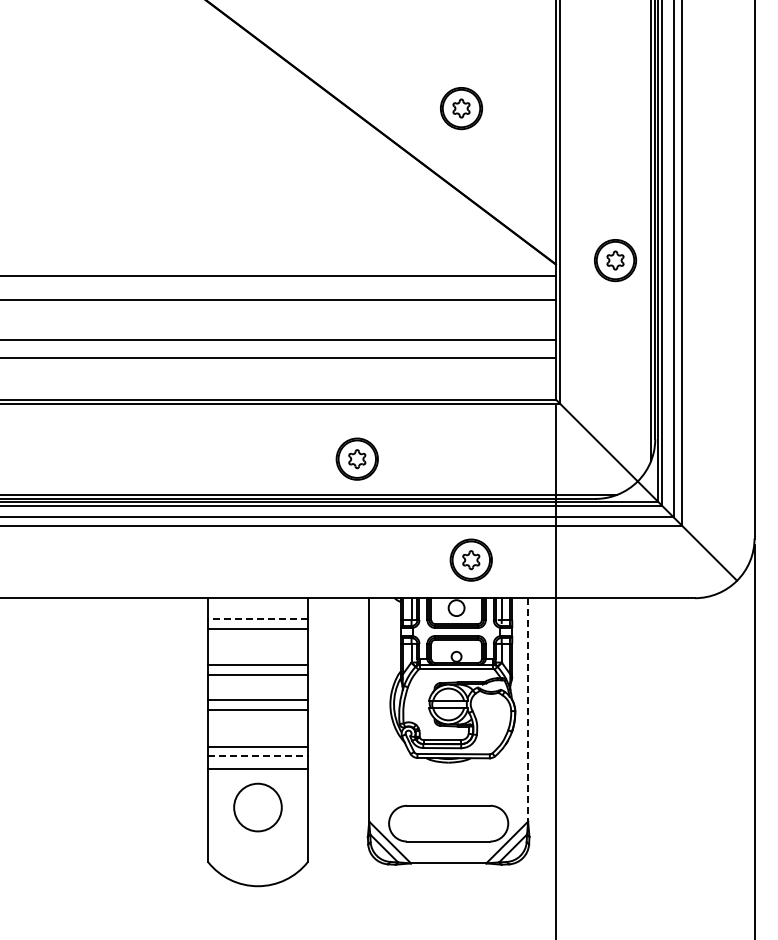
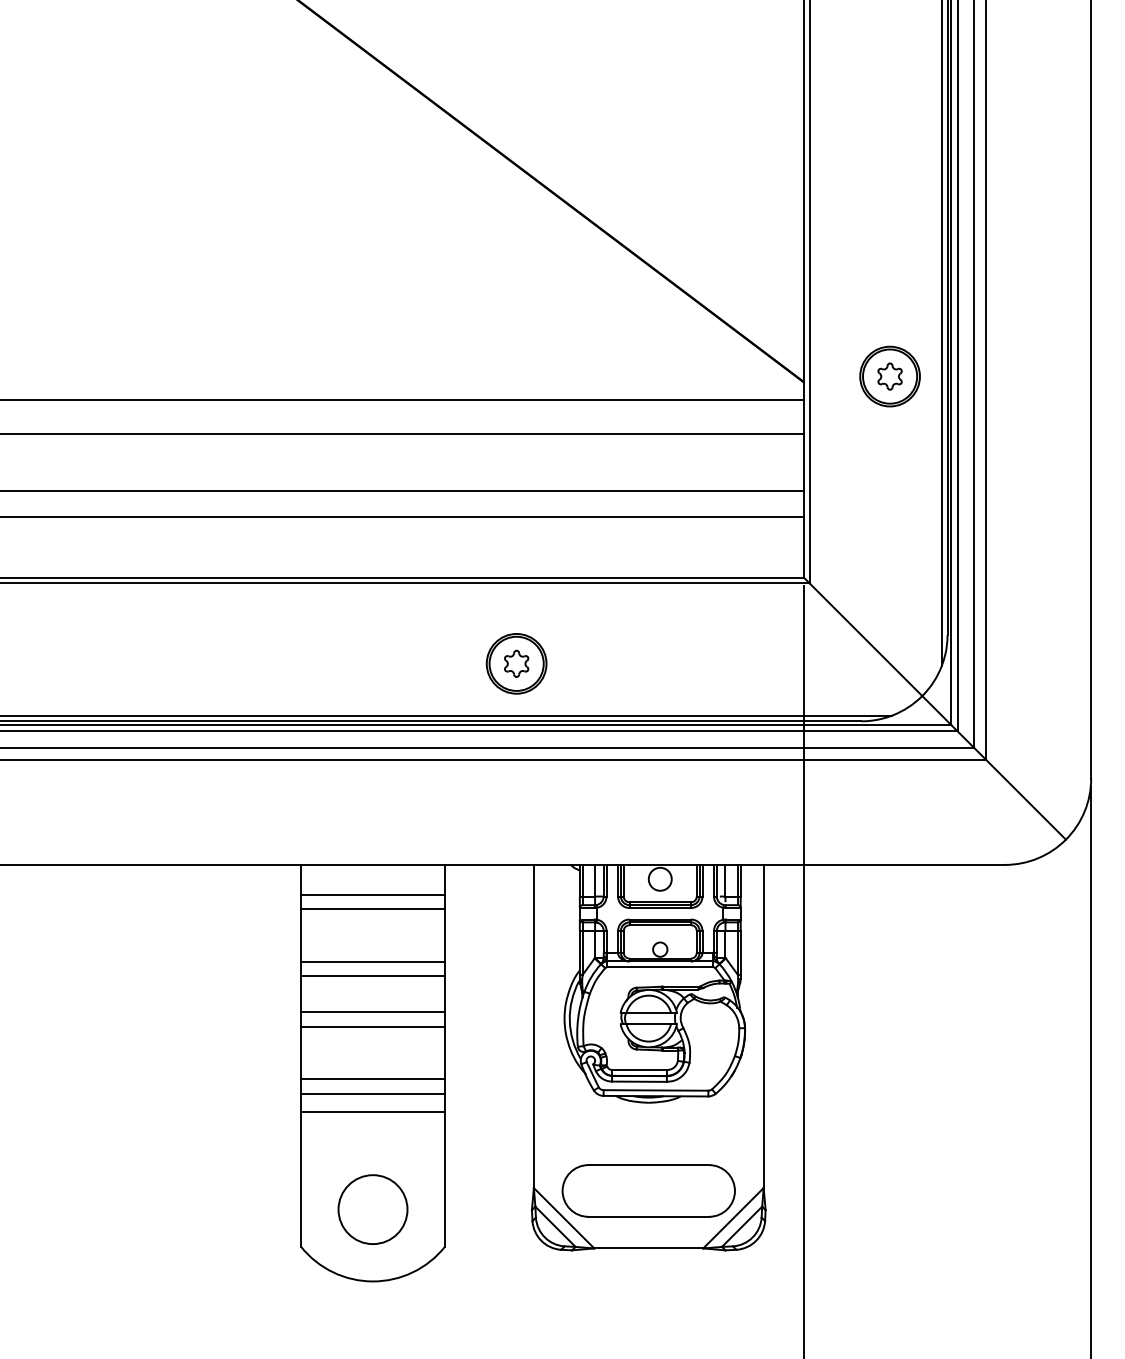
part: (461, 108) -> (667, 156), removed
part: (470, 559) -> (680, 808), removed
line: (257, 618) -> (372, 894), dashed -> solid
line: (528, 709) -> (764, 1025), dashed -> solid
line: (257, 756) -> (372, 1093), dashed -> solid
circle: (257, 807) -> (372, 1209), moved

